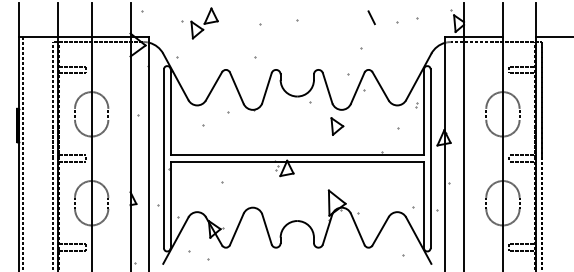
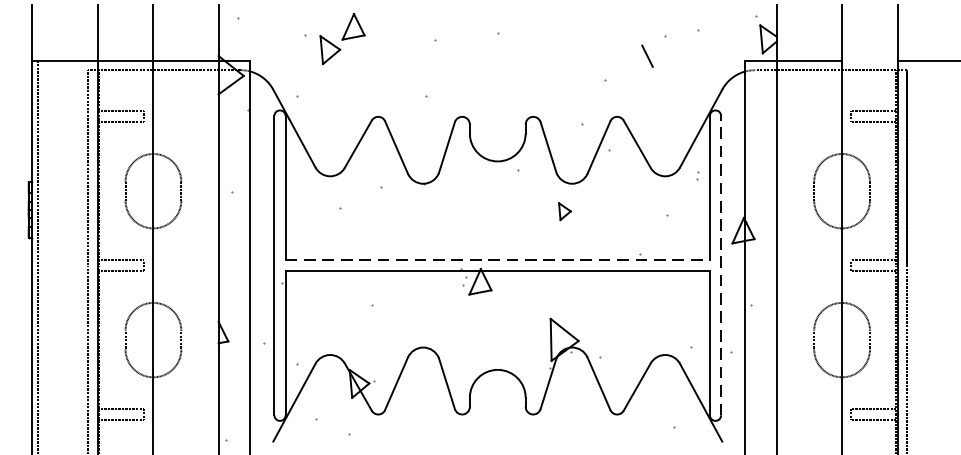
line: (371, 17) -> (647, 55), moved
part: (337, 126) -> (565, 211), size x0.6
line: (297, 155) -> (498, 260), solid -> dashed
line: (430, 158) -> (720, 265), solid -> dashed

